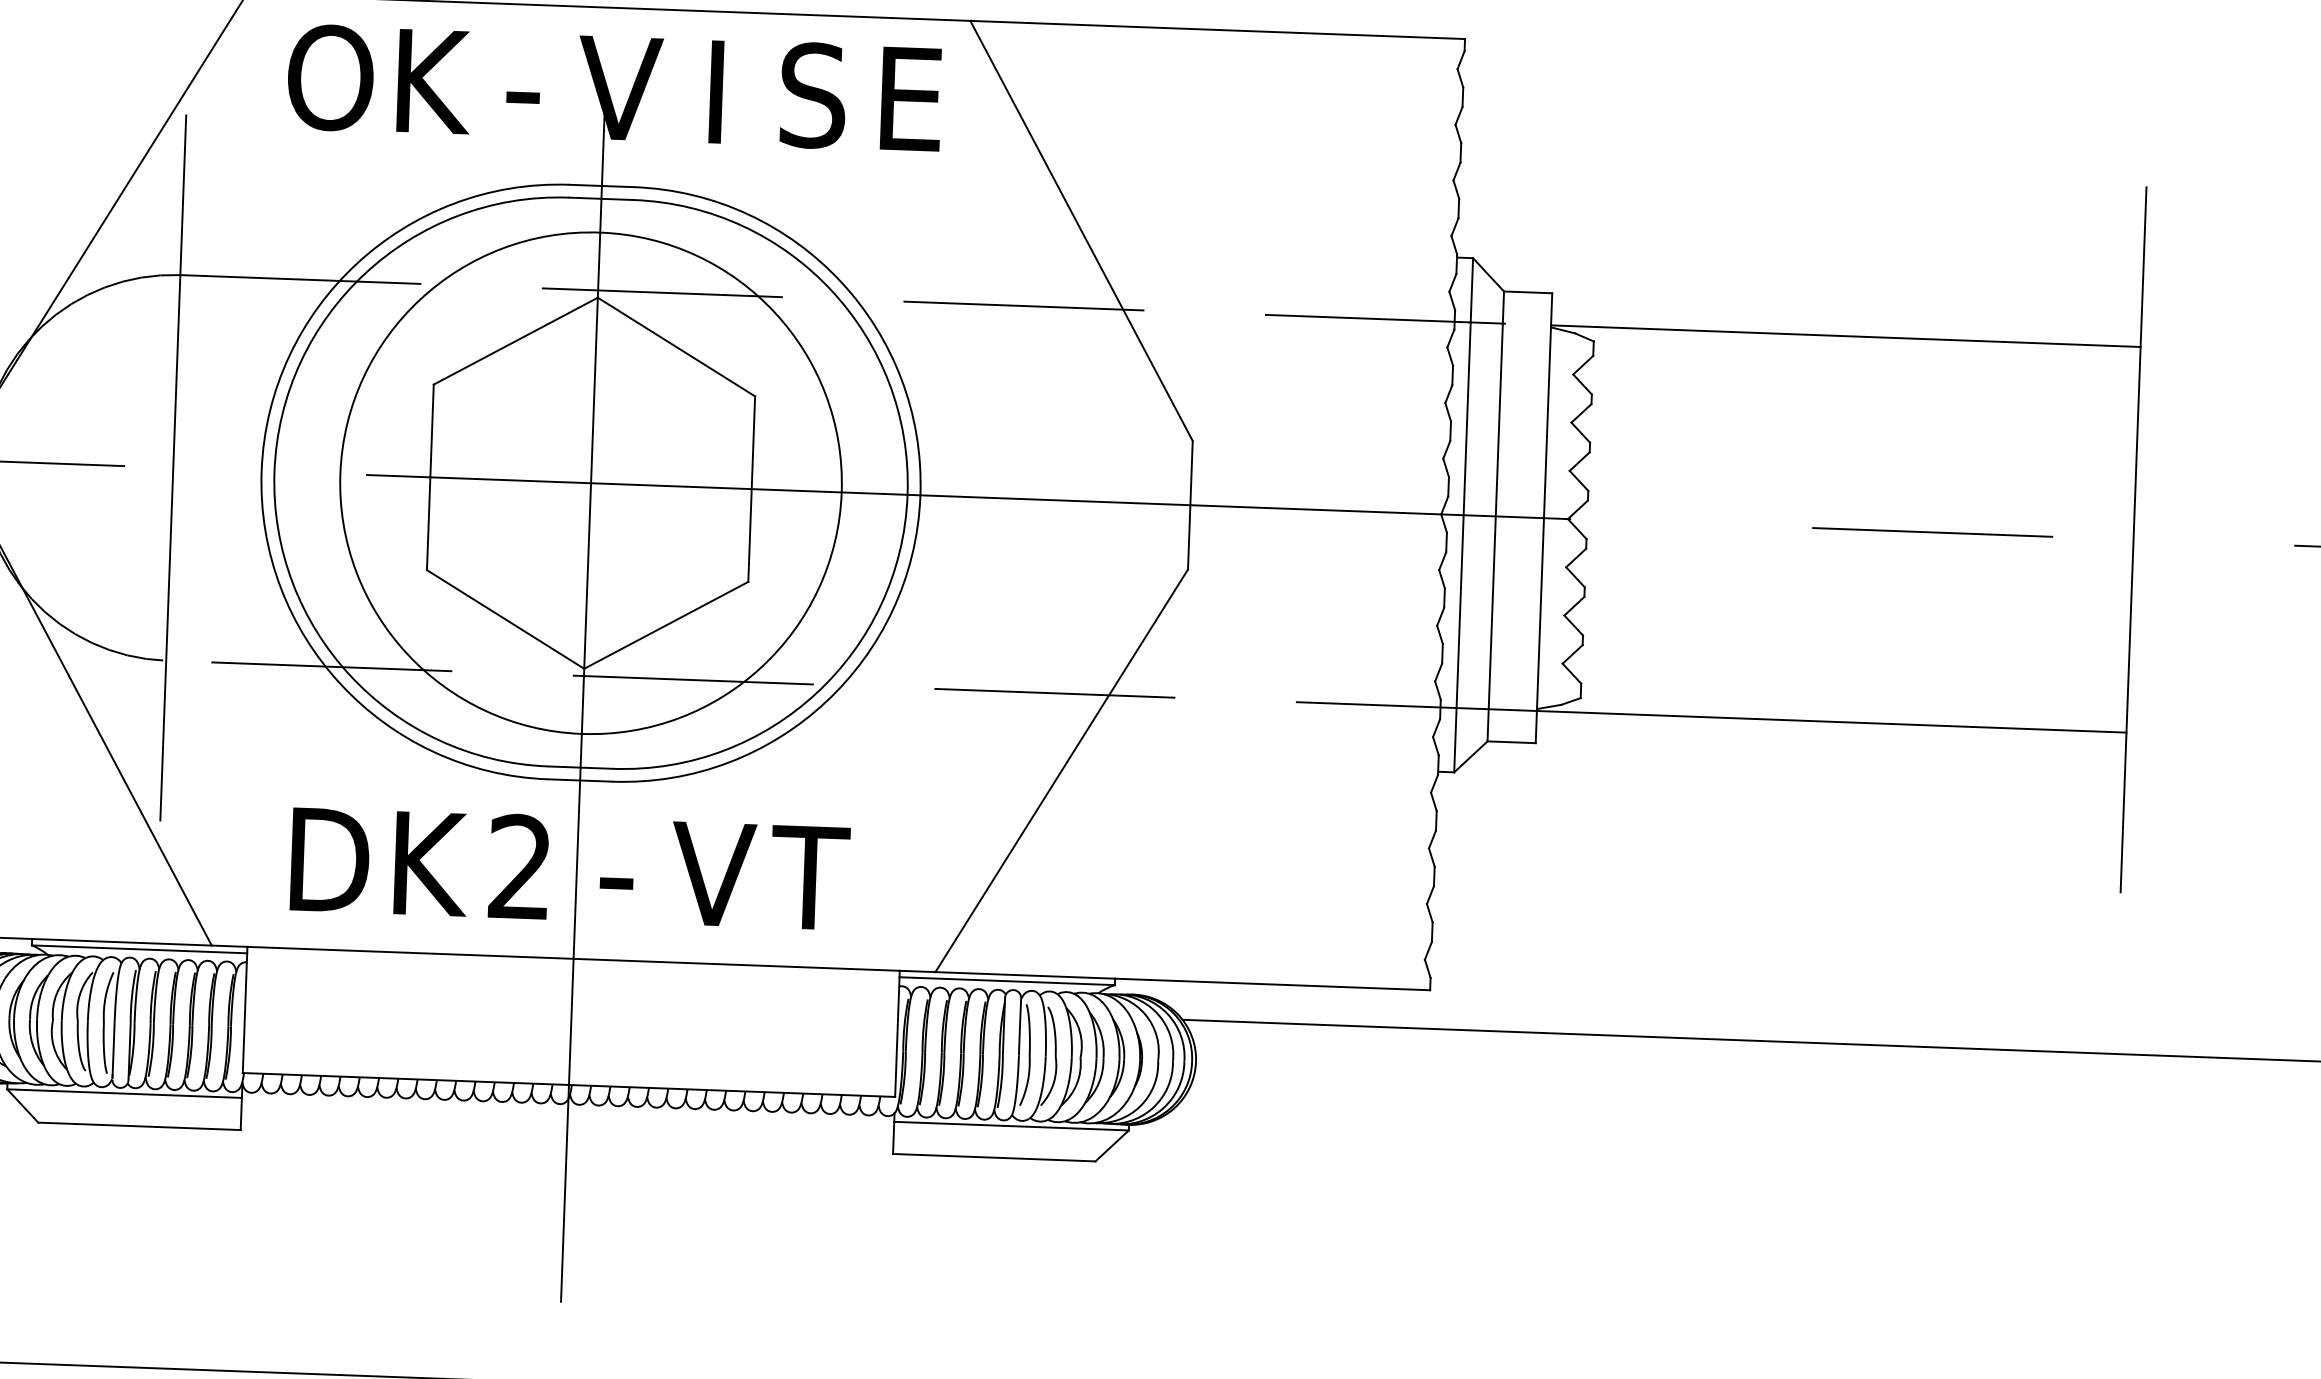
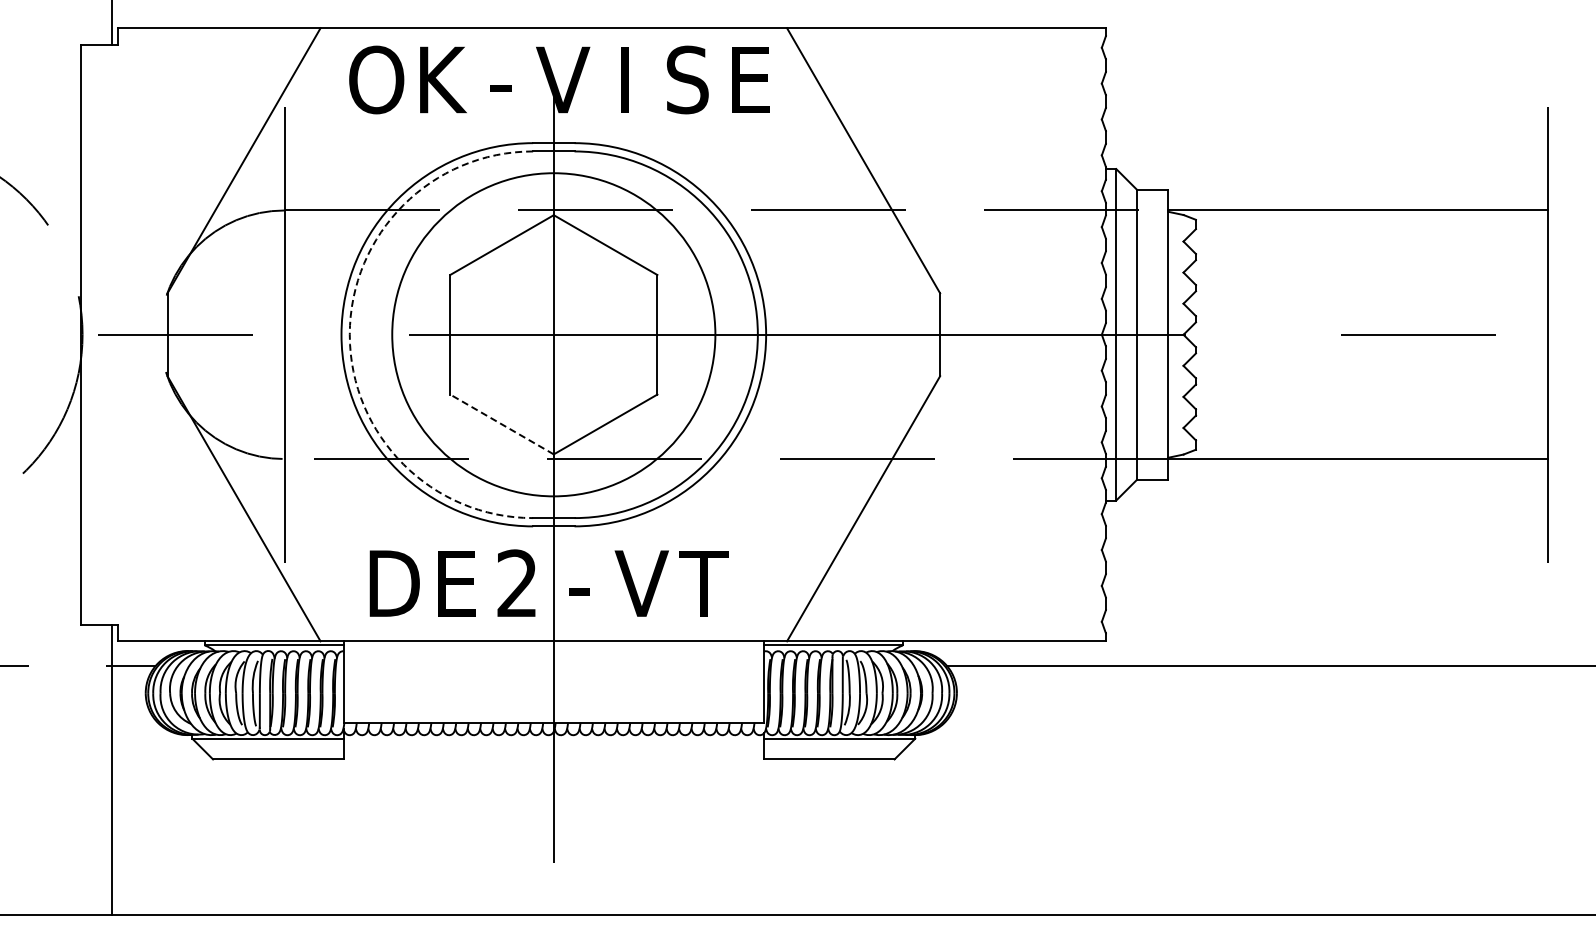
arc: (274, 471) -> (349, 334), solid -> dashed
line: (506, 619) -> (502, 424), solid -> dashed
text: (430, 863) -> (459, 583), K -> E

